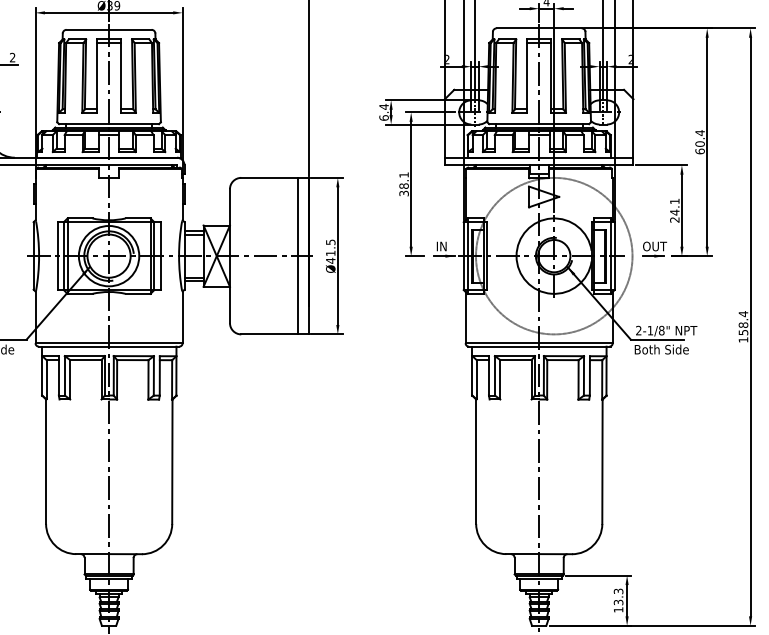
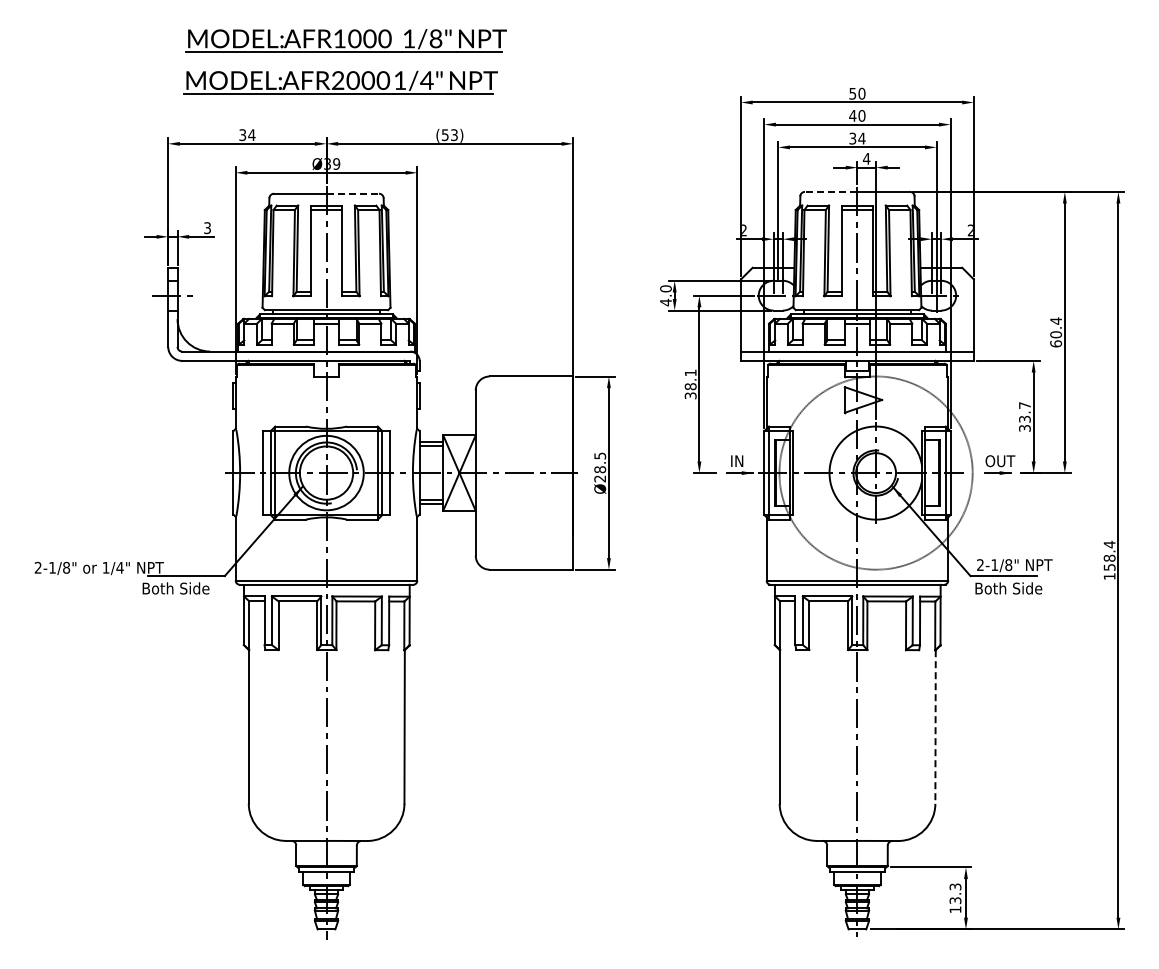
line: (517, 28) -> (830, 191), solid -> dashed
line: (130, 29) -> (353, 193), solid -> dashed
text: (12, 58) -> (207, 228), 2 -> 3
text: (383, 112) -> (665, 295), 6.4 -> 4.0
text: (674, 210) -> (1024, 416), 24.1 -> 33.7
line: (297, 255) -> (559, 472), removed
text: (331, 257) -> (600, 474), Ø41.5 -> Ø28.5
line: (602, 462) -> (935, 727), solid -> dashed

